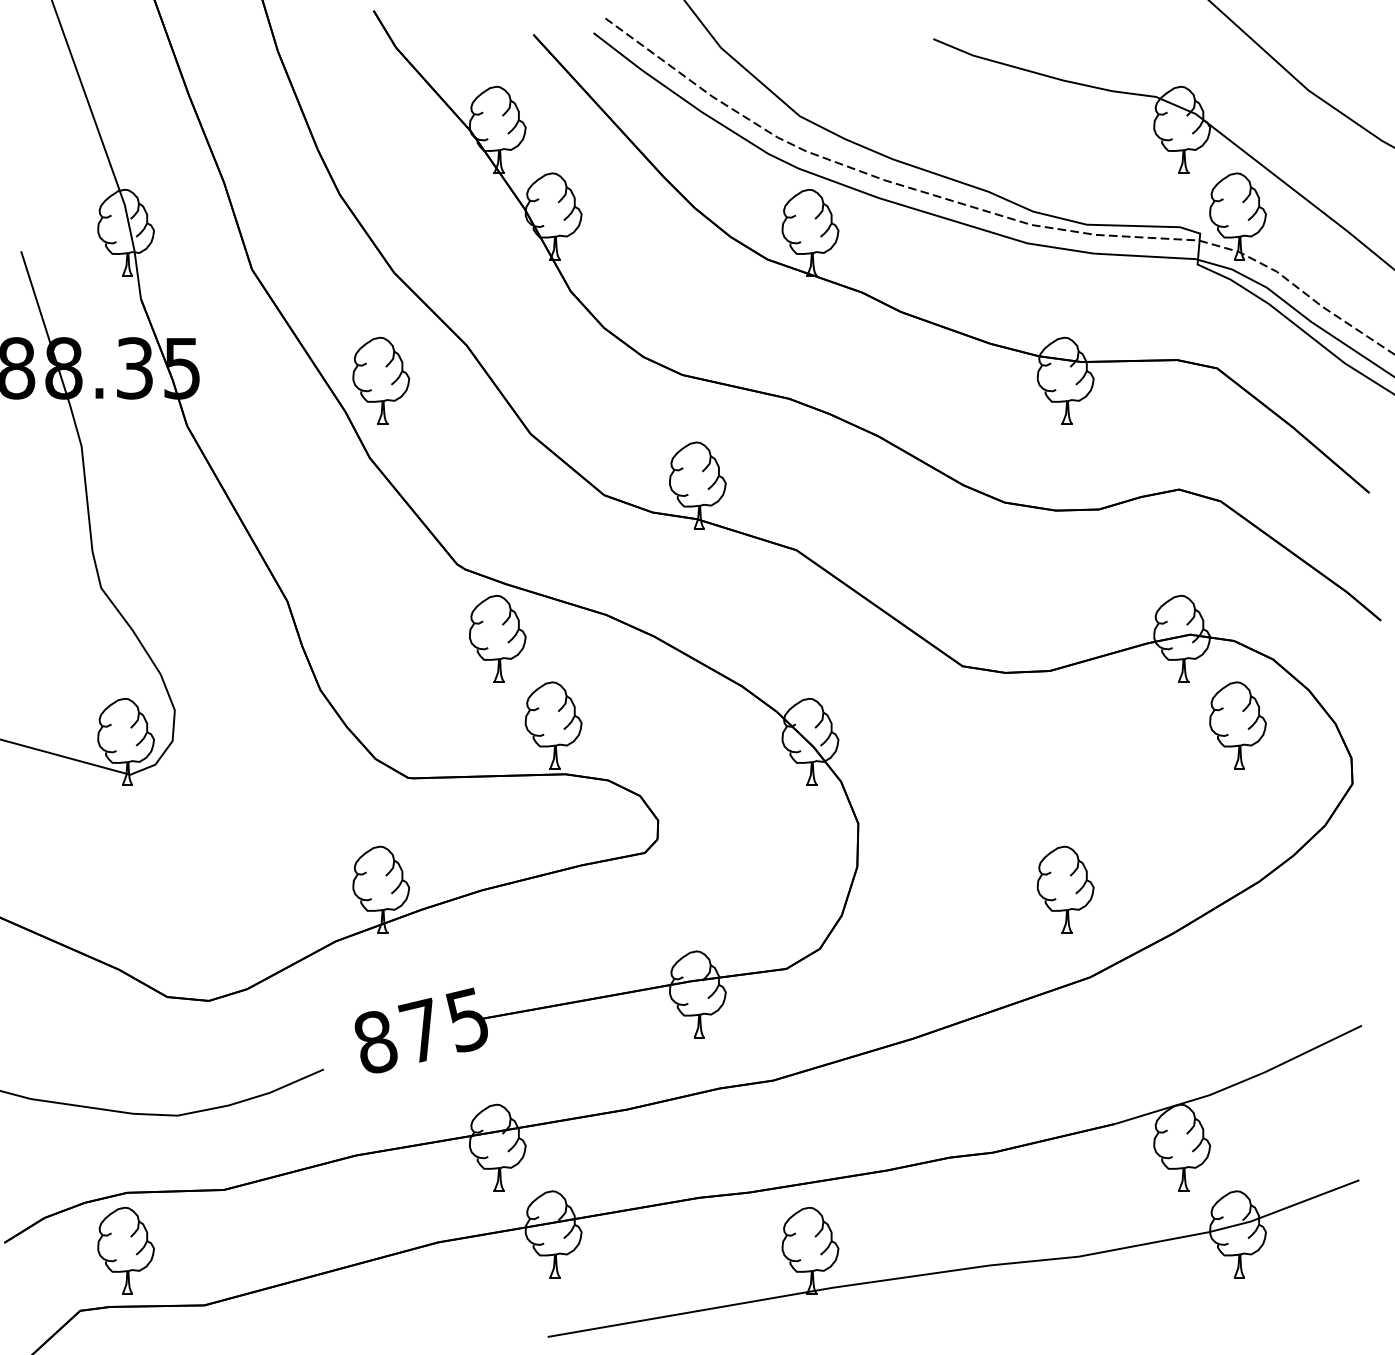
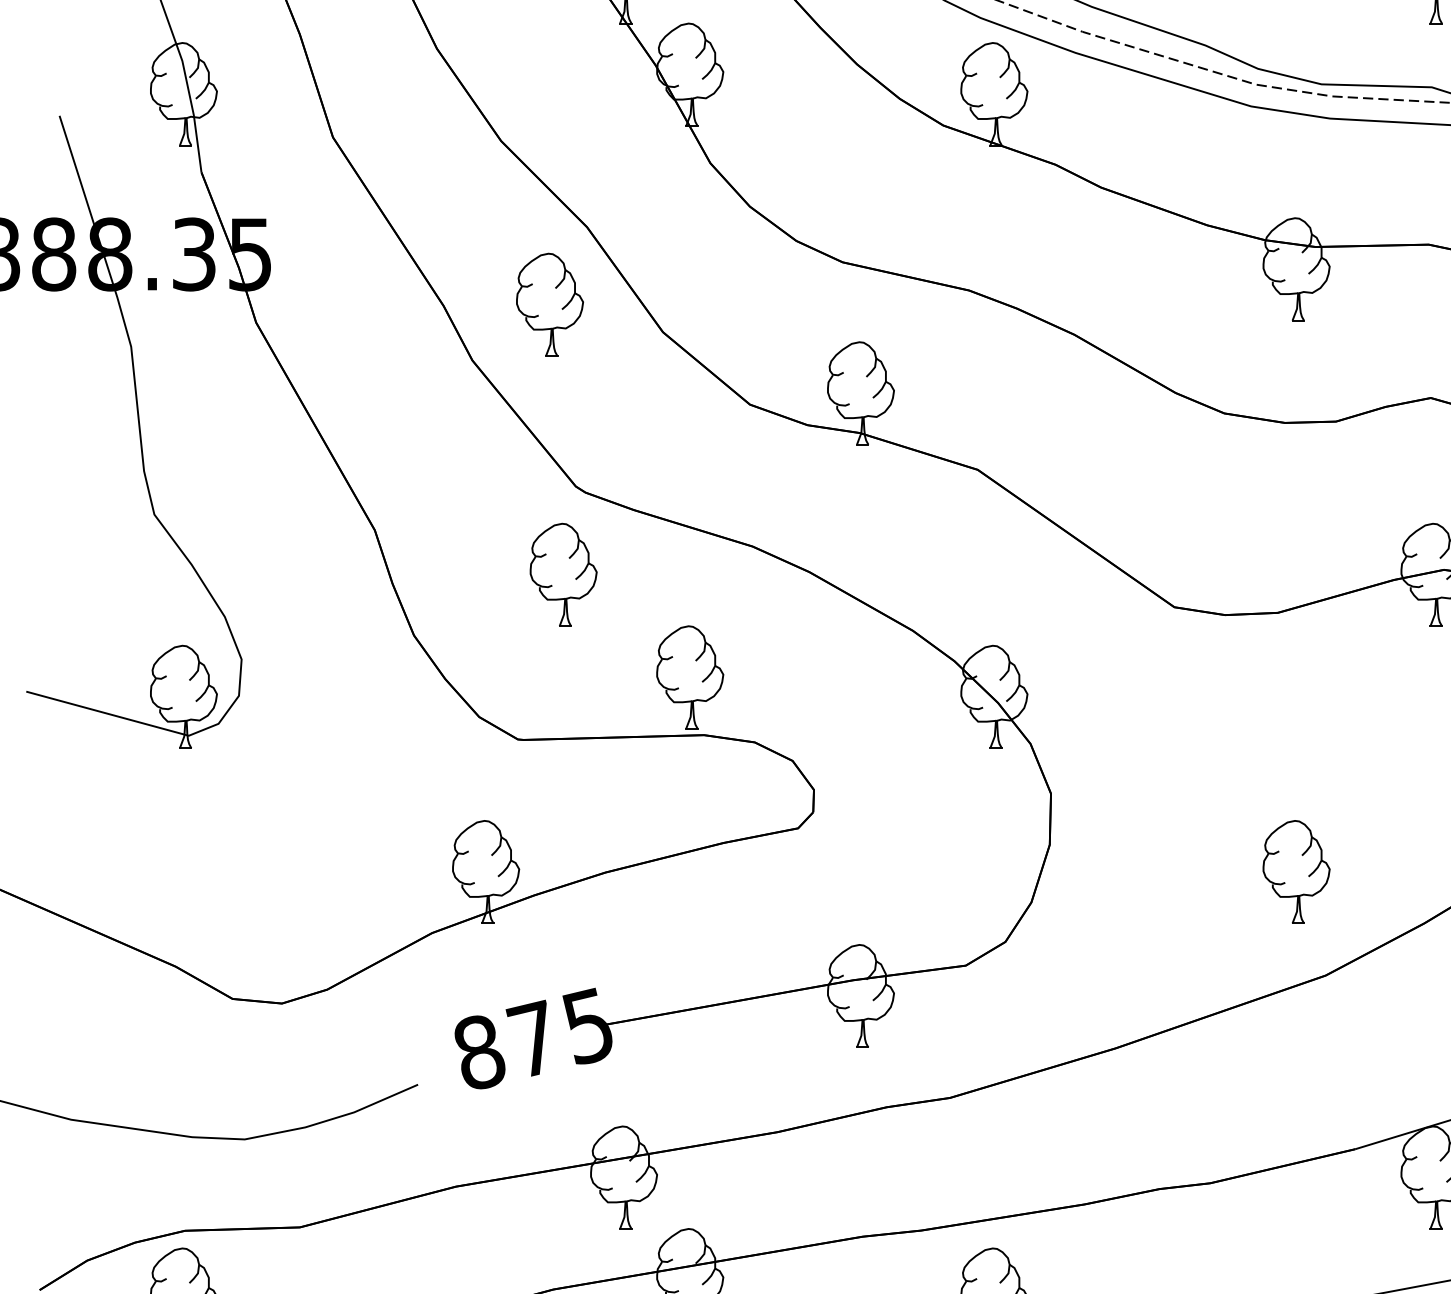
part: (381, 380) -> (550, 304), moved
part: (497, 638) -> (563, 574), moved

